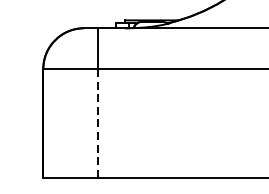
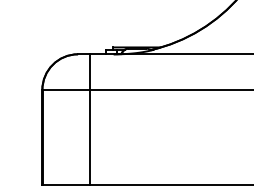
line: (98, 123) -> (90, 137), dashed -> solid

